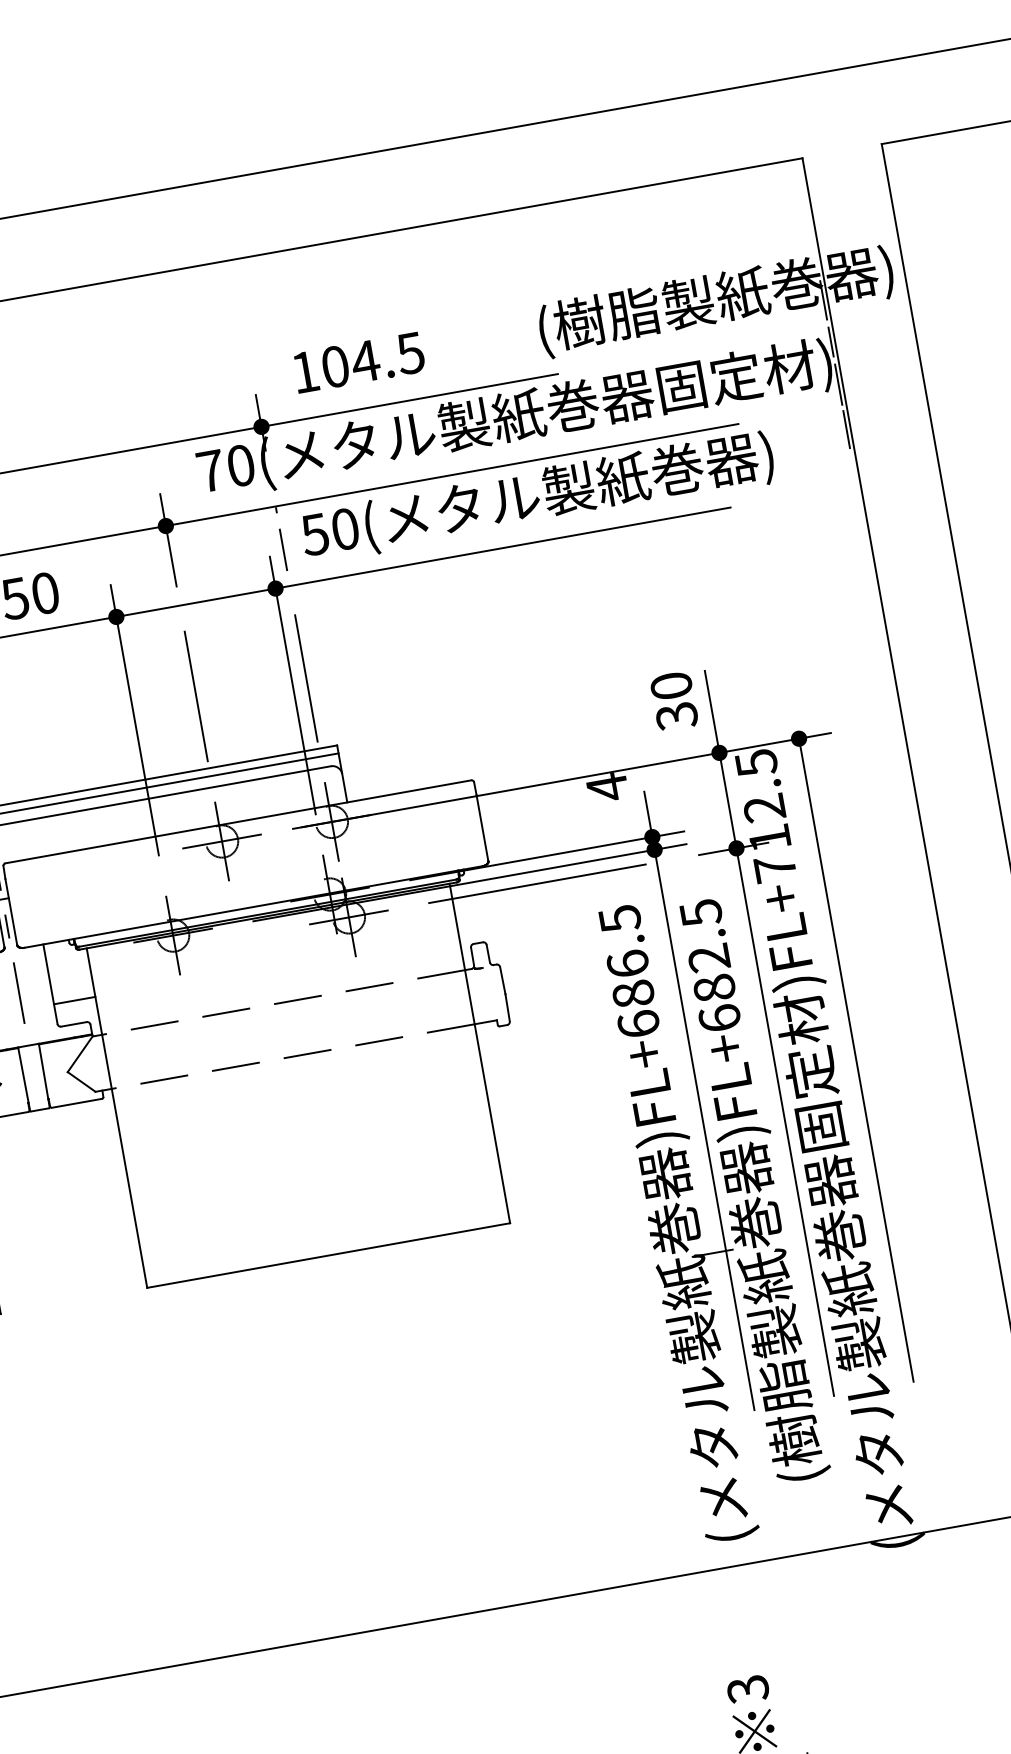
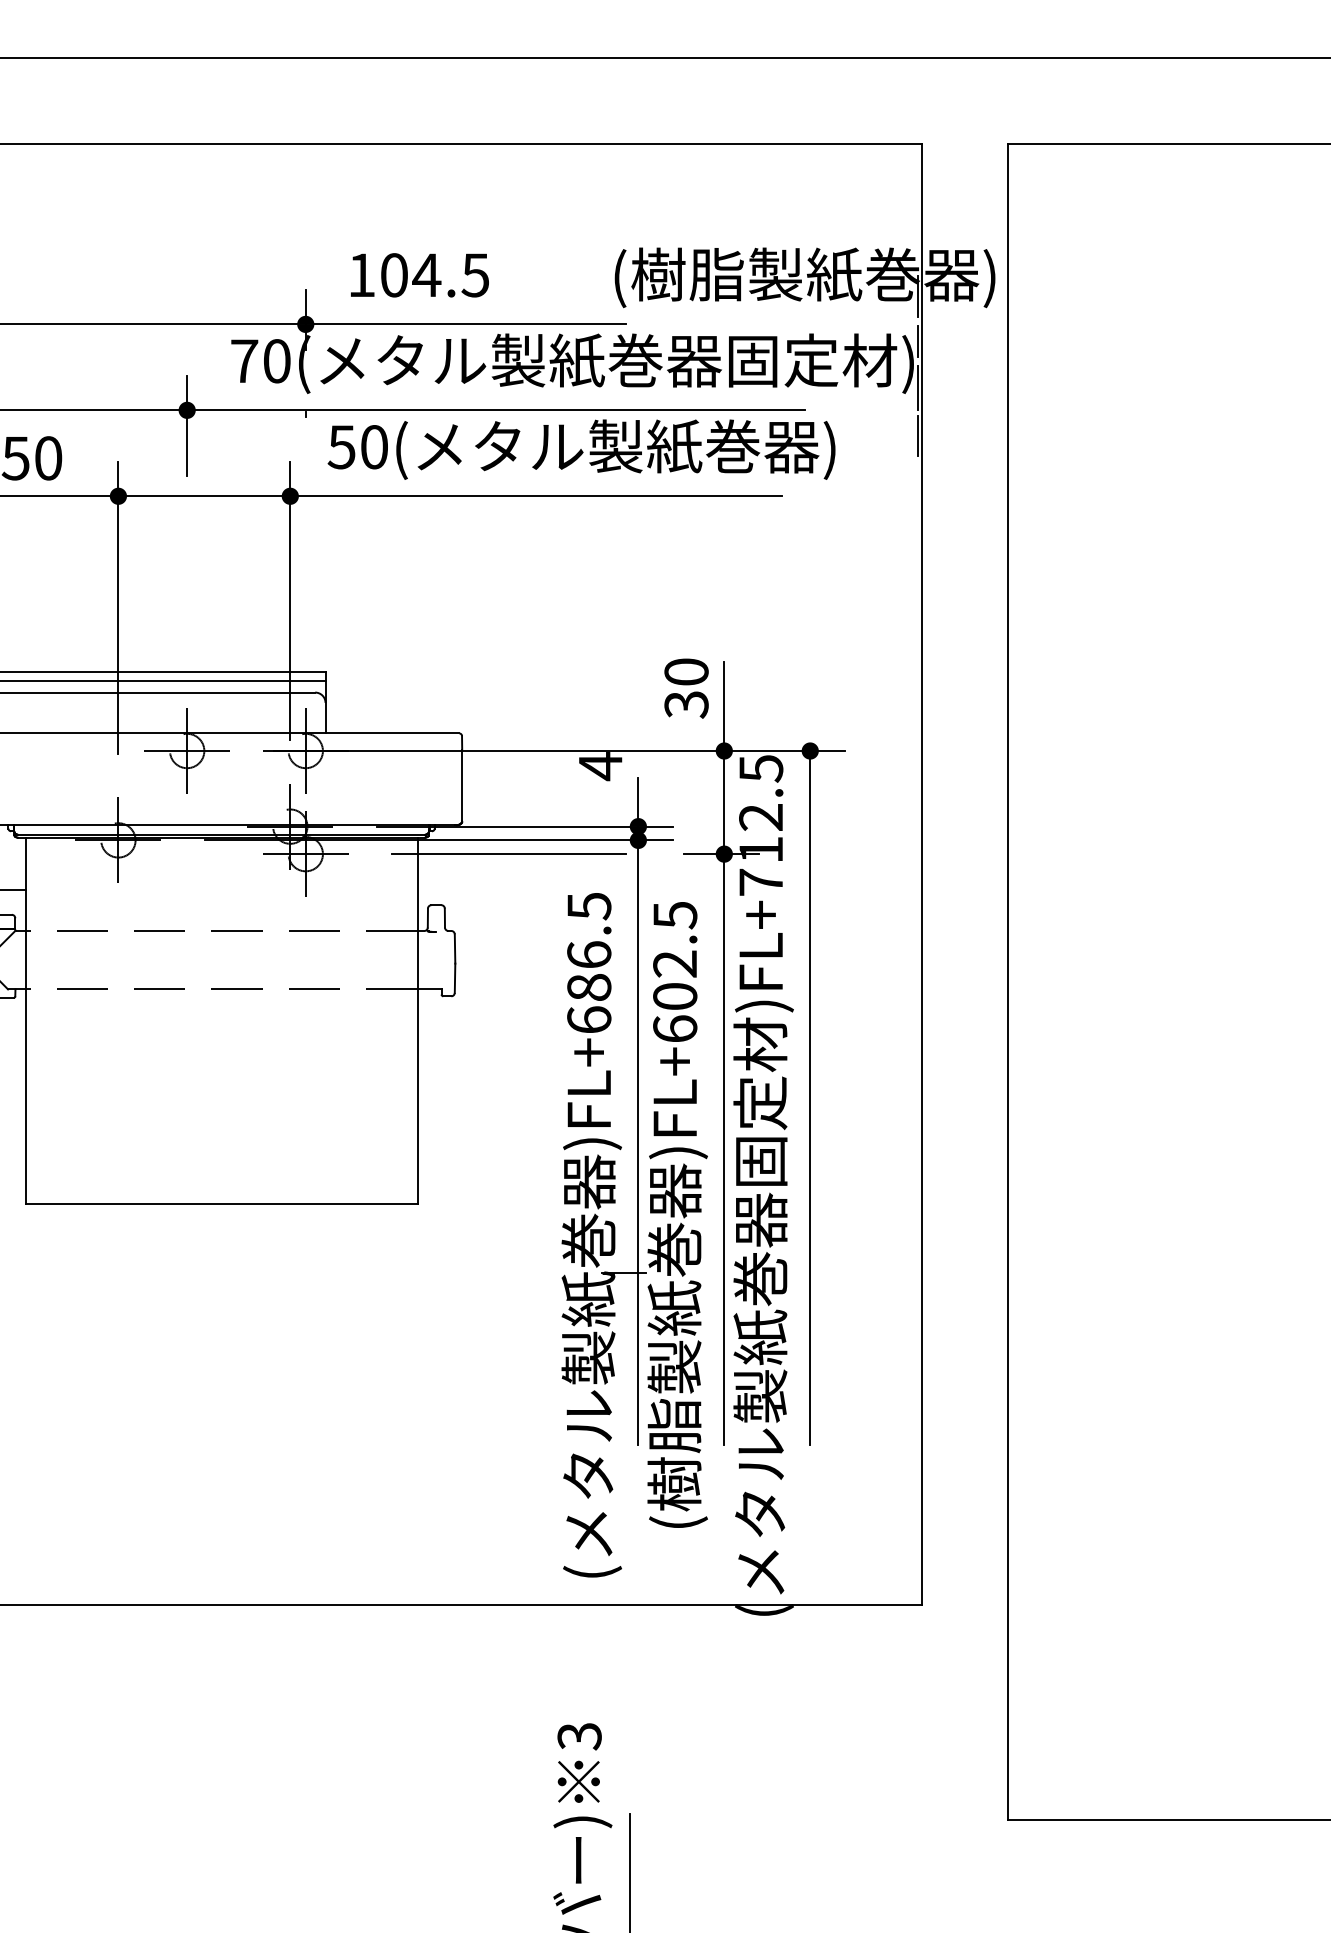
line: (283, 549) -> (305, 456), removed
line: (305, 677) -> (305, 595), removed
line: (196, 696) -> (187, 594), removed
text: (714, 988) -> (675, 996), )FL+682.5 -> )FL+602.5

